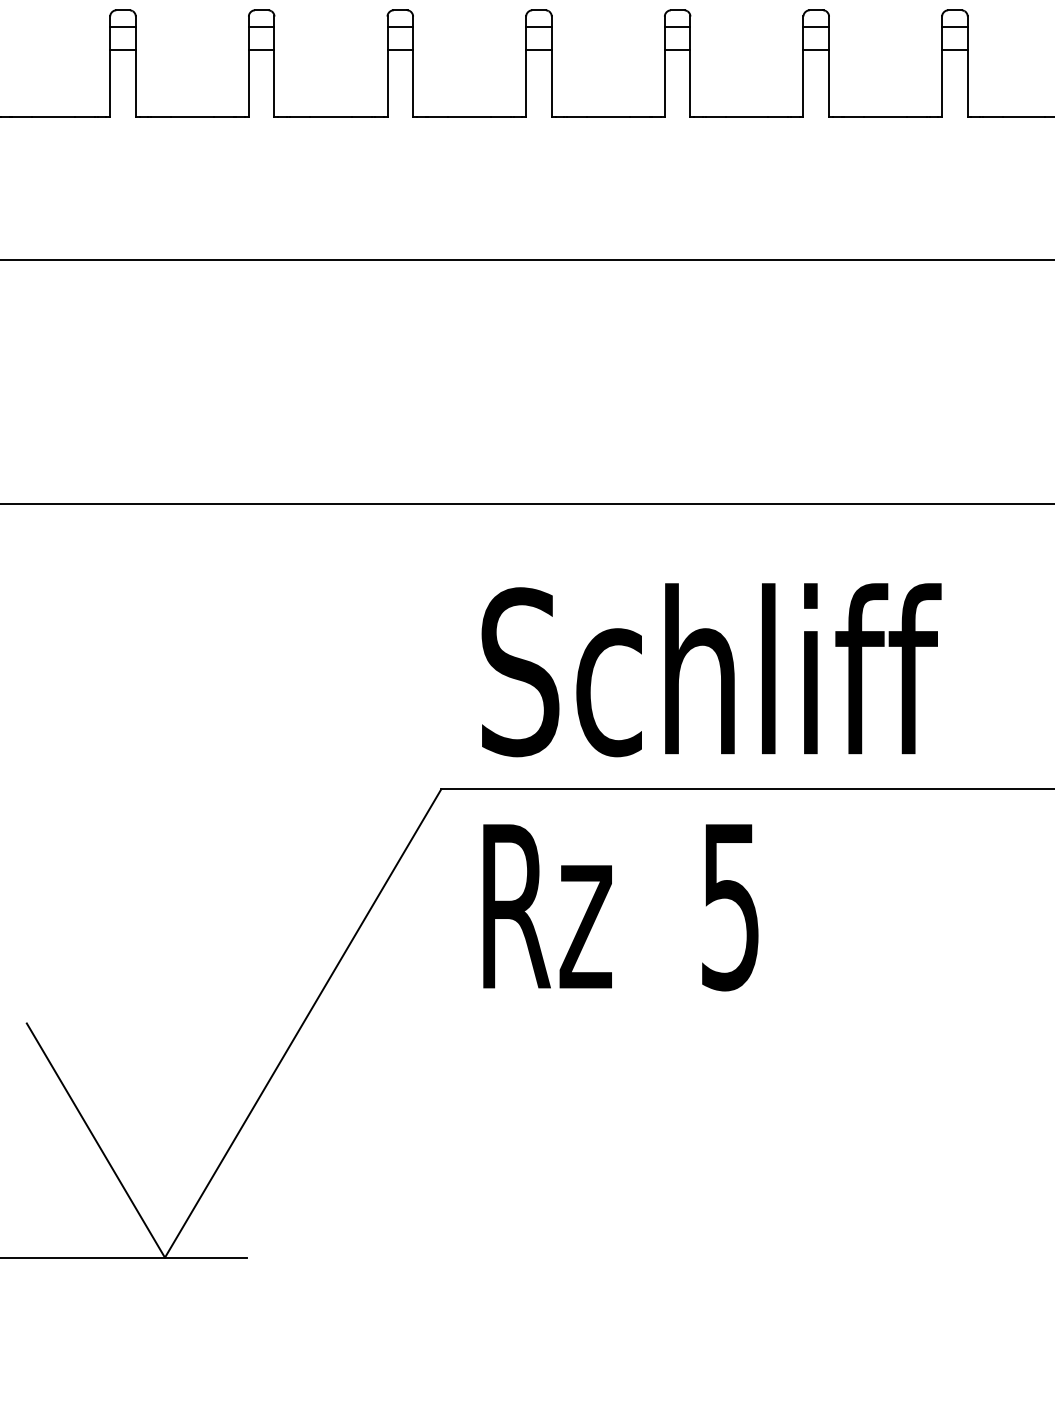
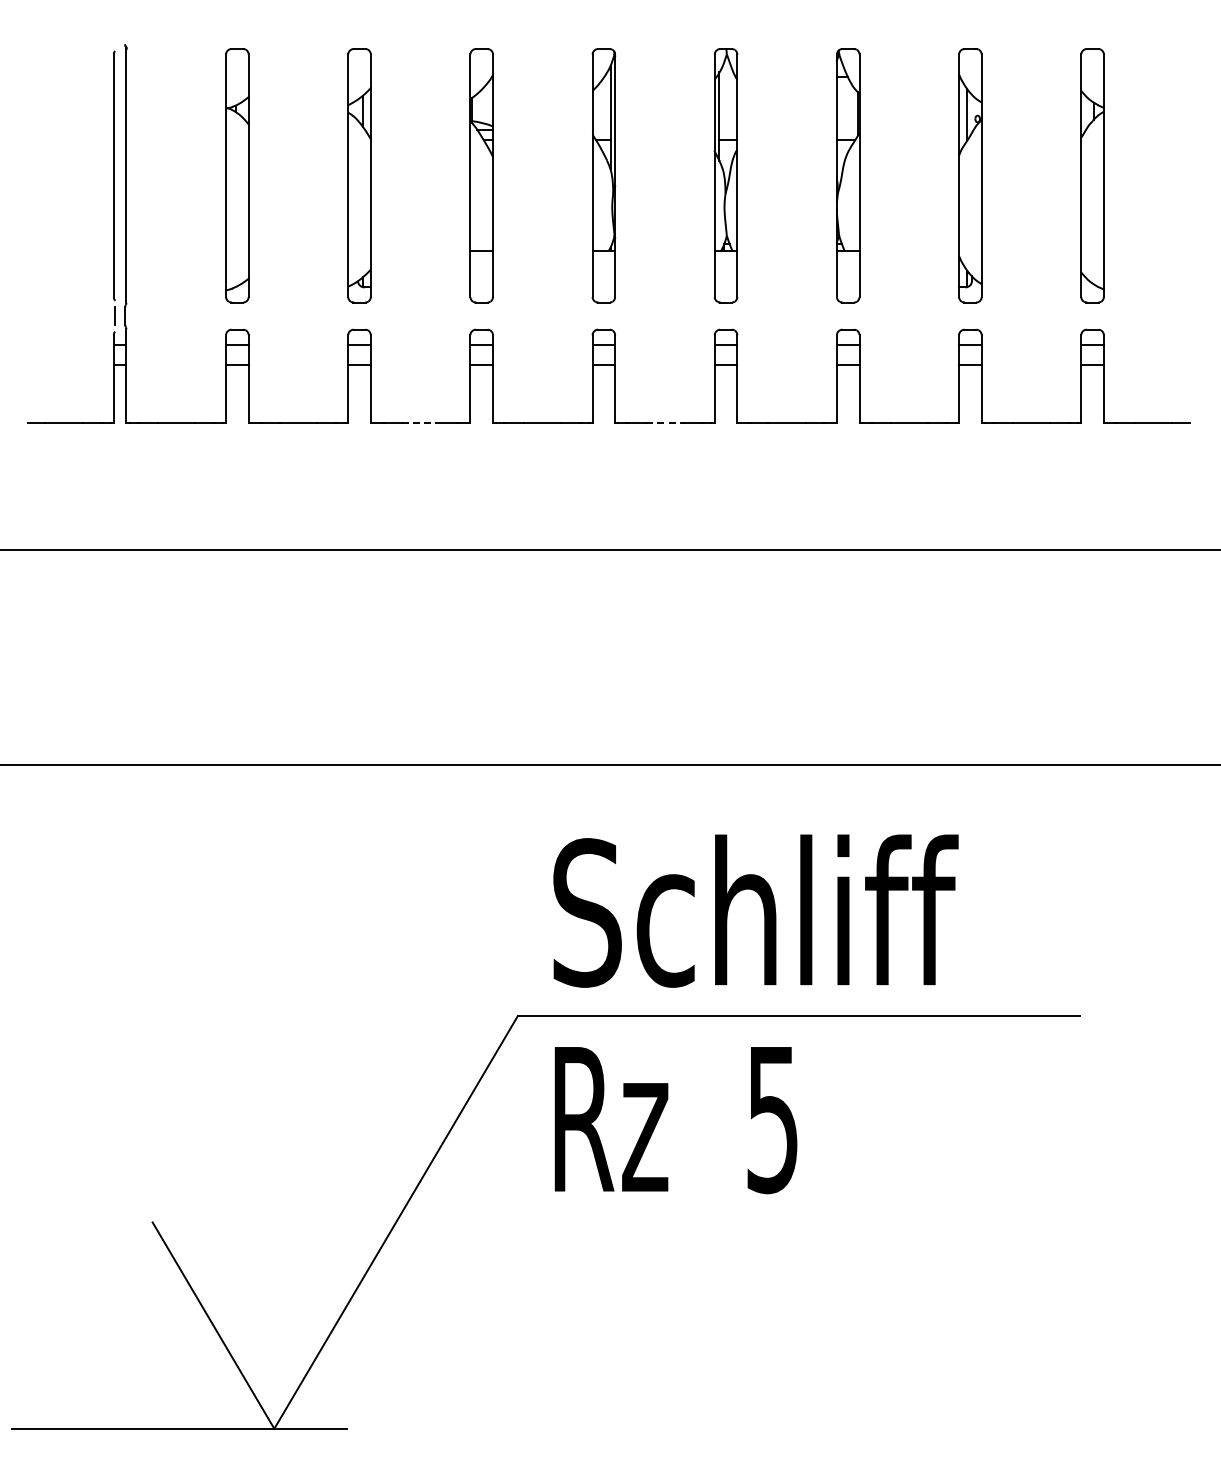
line: (330, 116) -> (420, 423), solid -> dashed
line: (607, 116) -> (664, 423), solid -> dashed

